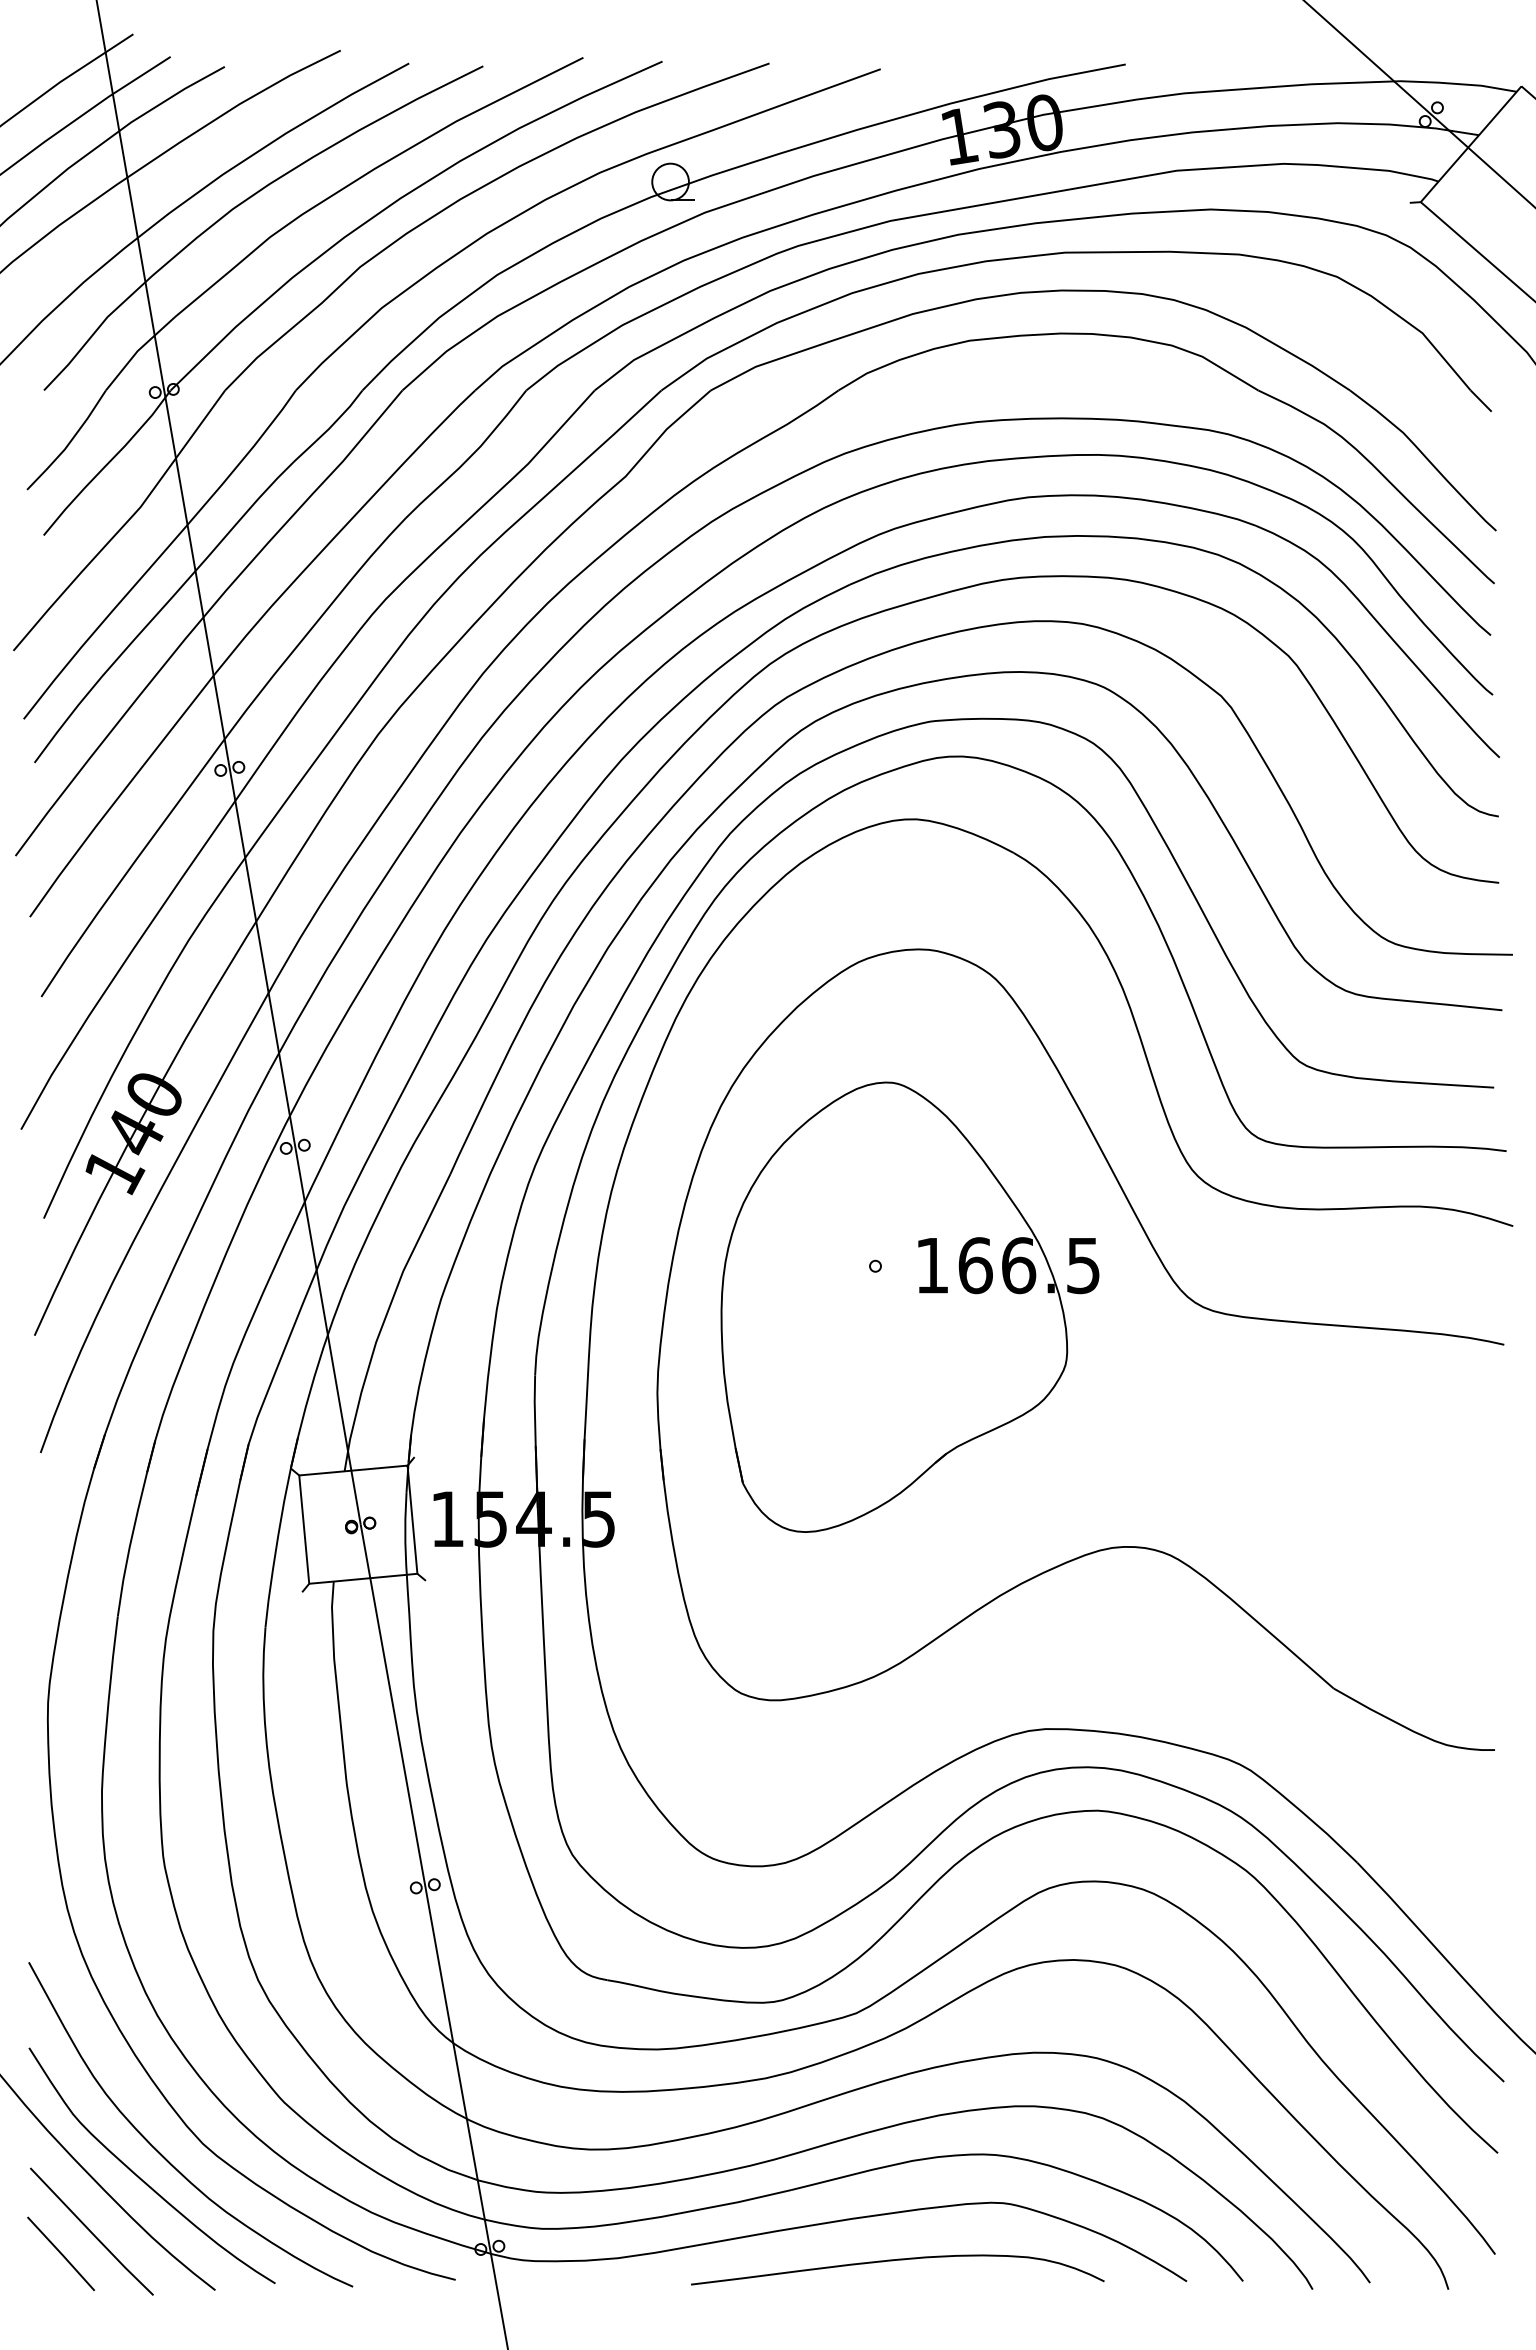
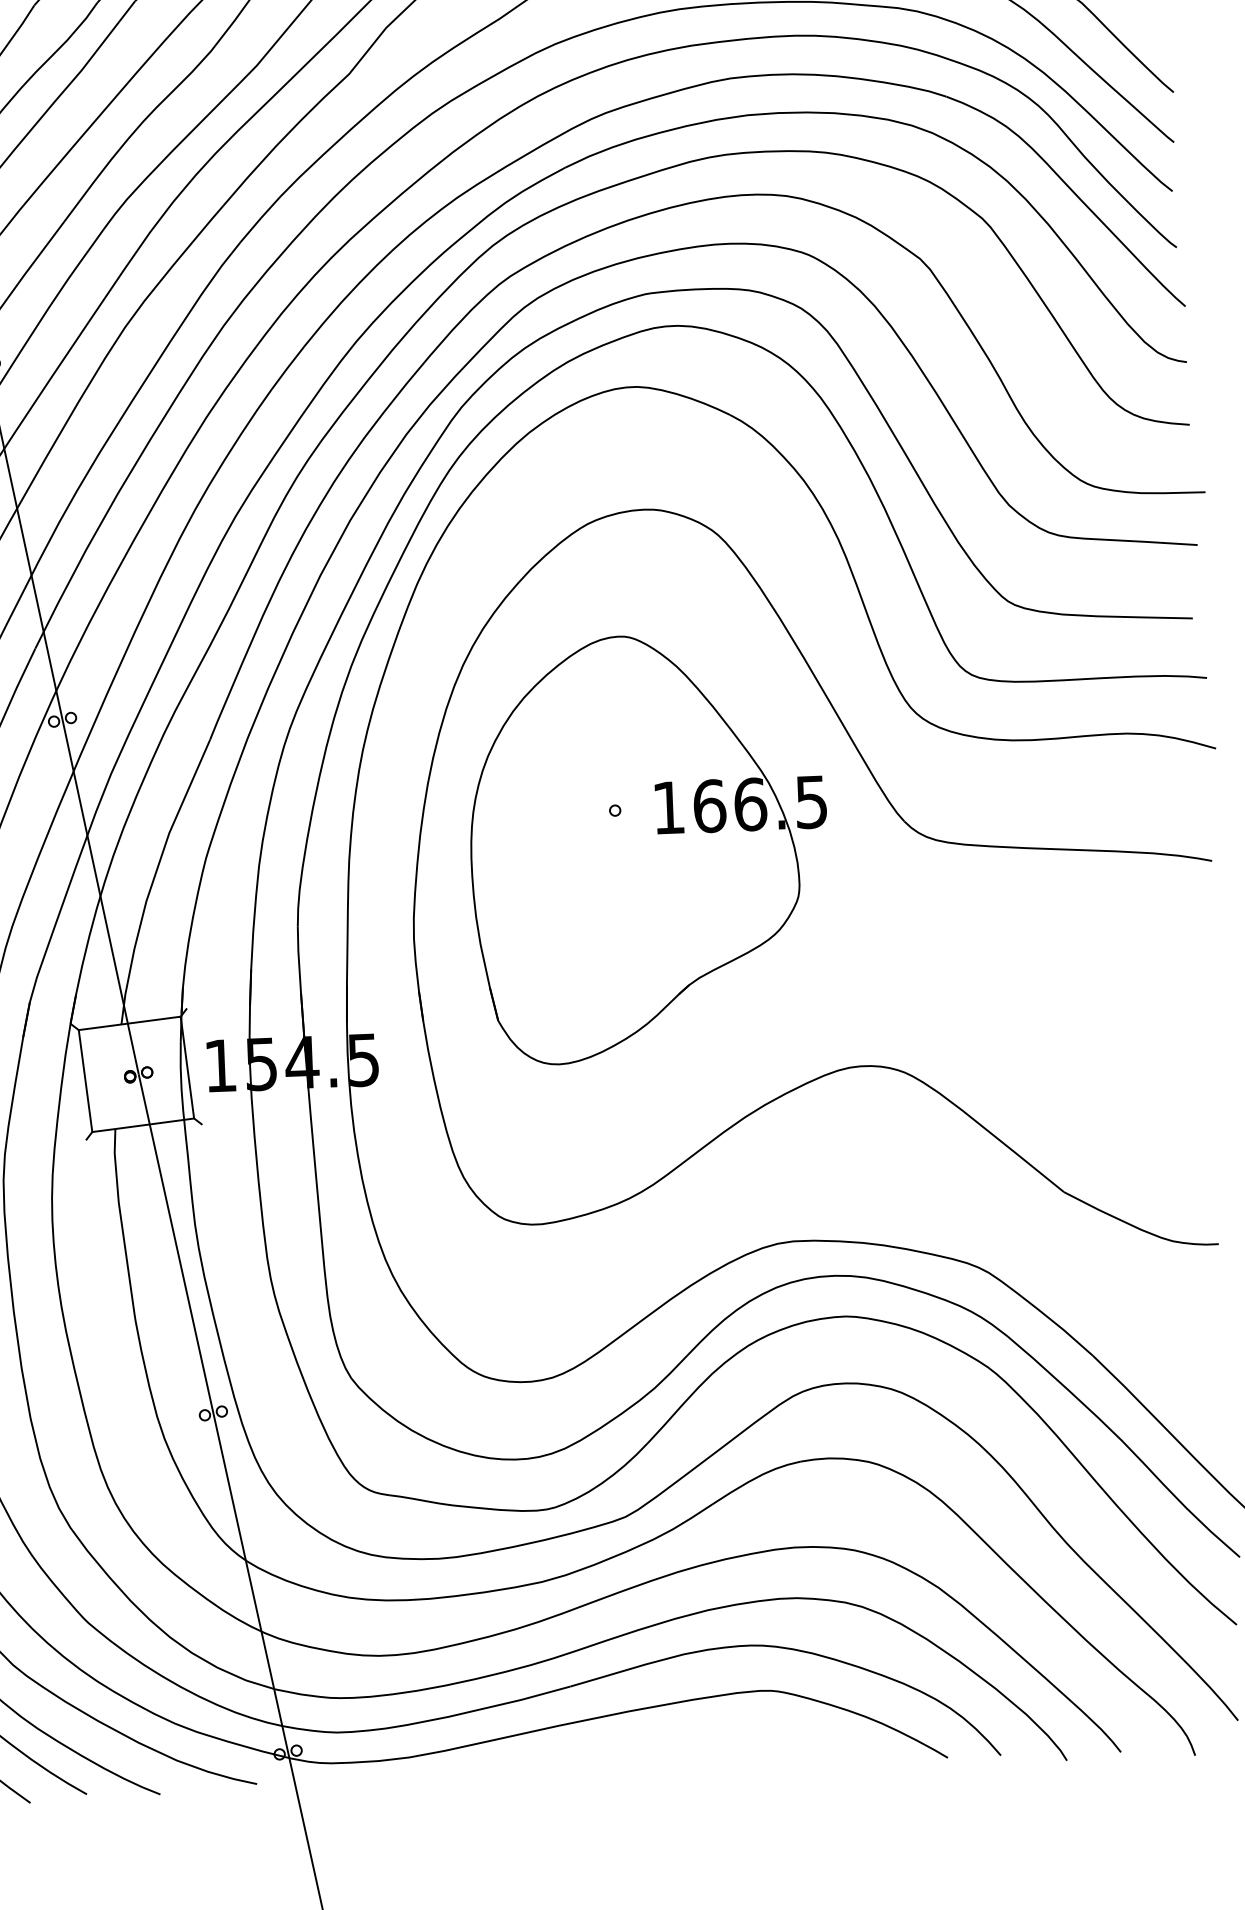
curve: (893, 2261) -> (669, 1750), removed

